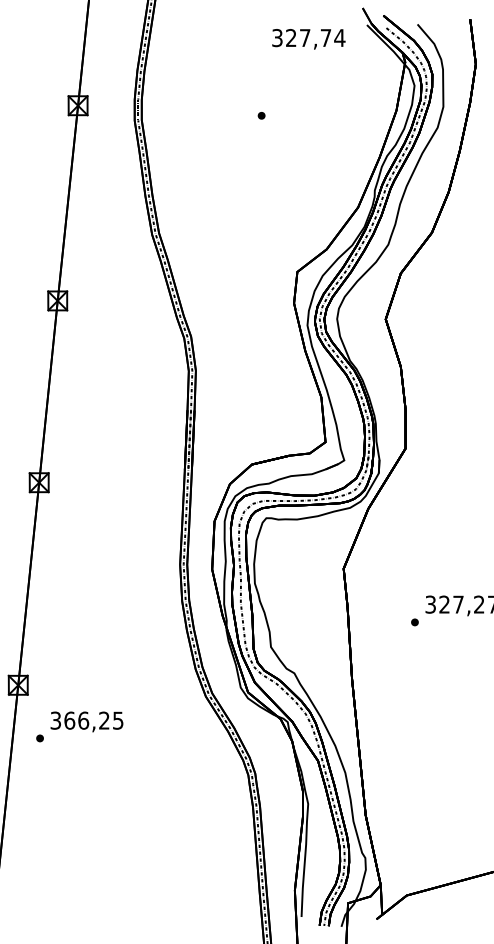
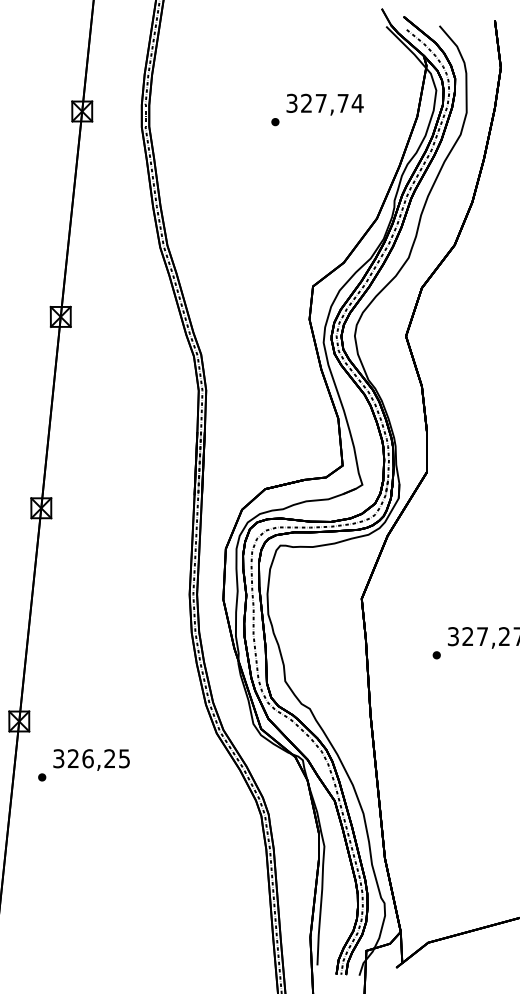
text: (308, 39) -> (324, 104), moved
text: (69, 720) -> (73, 758), 366,25 -> 326,25

